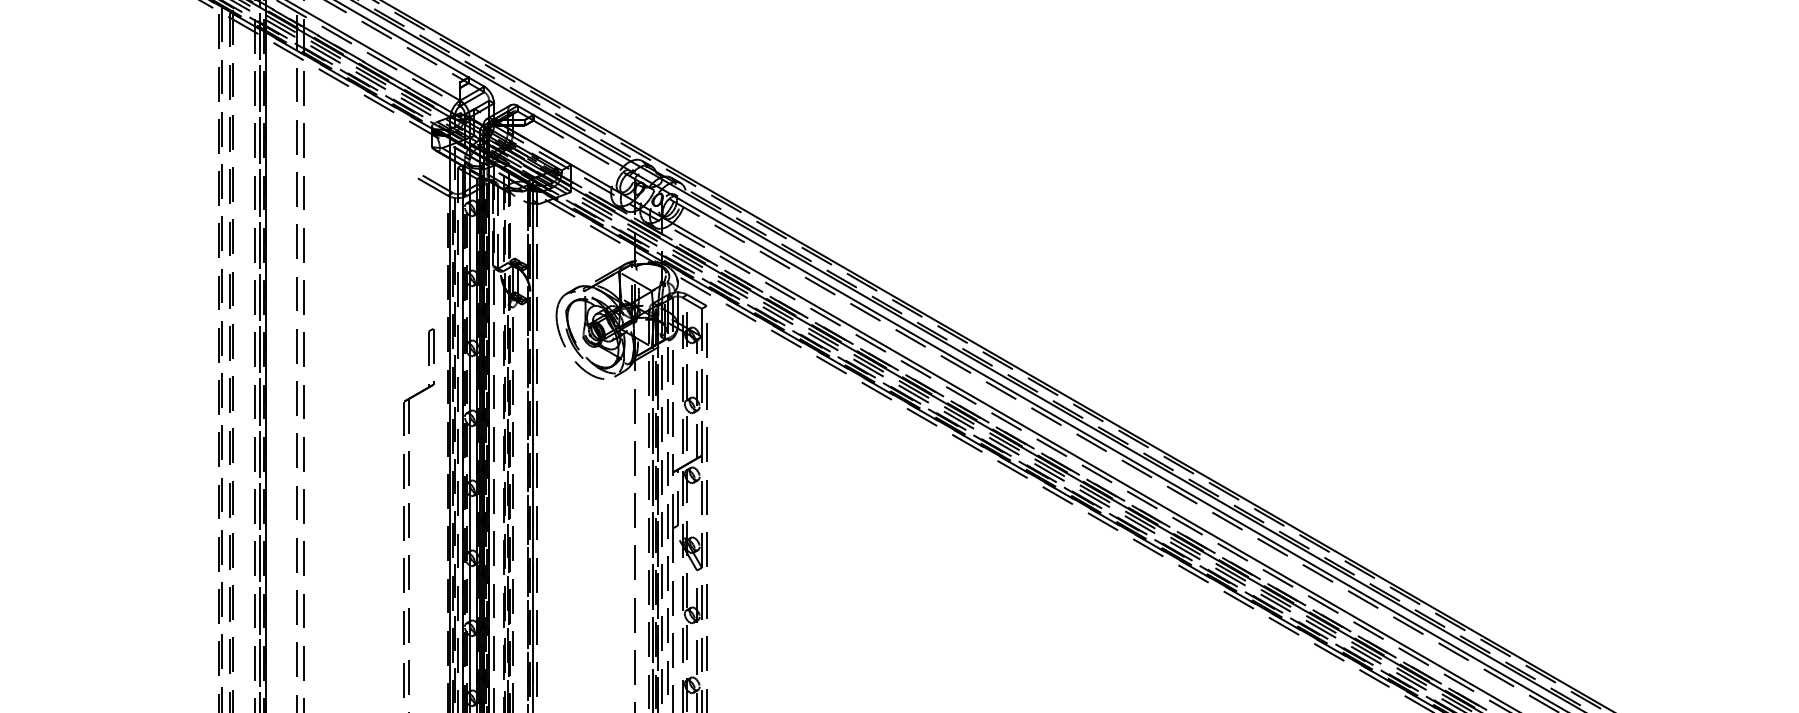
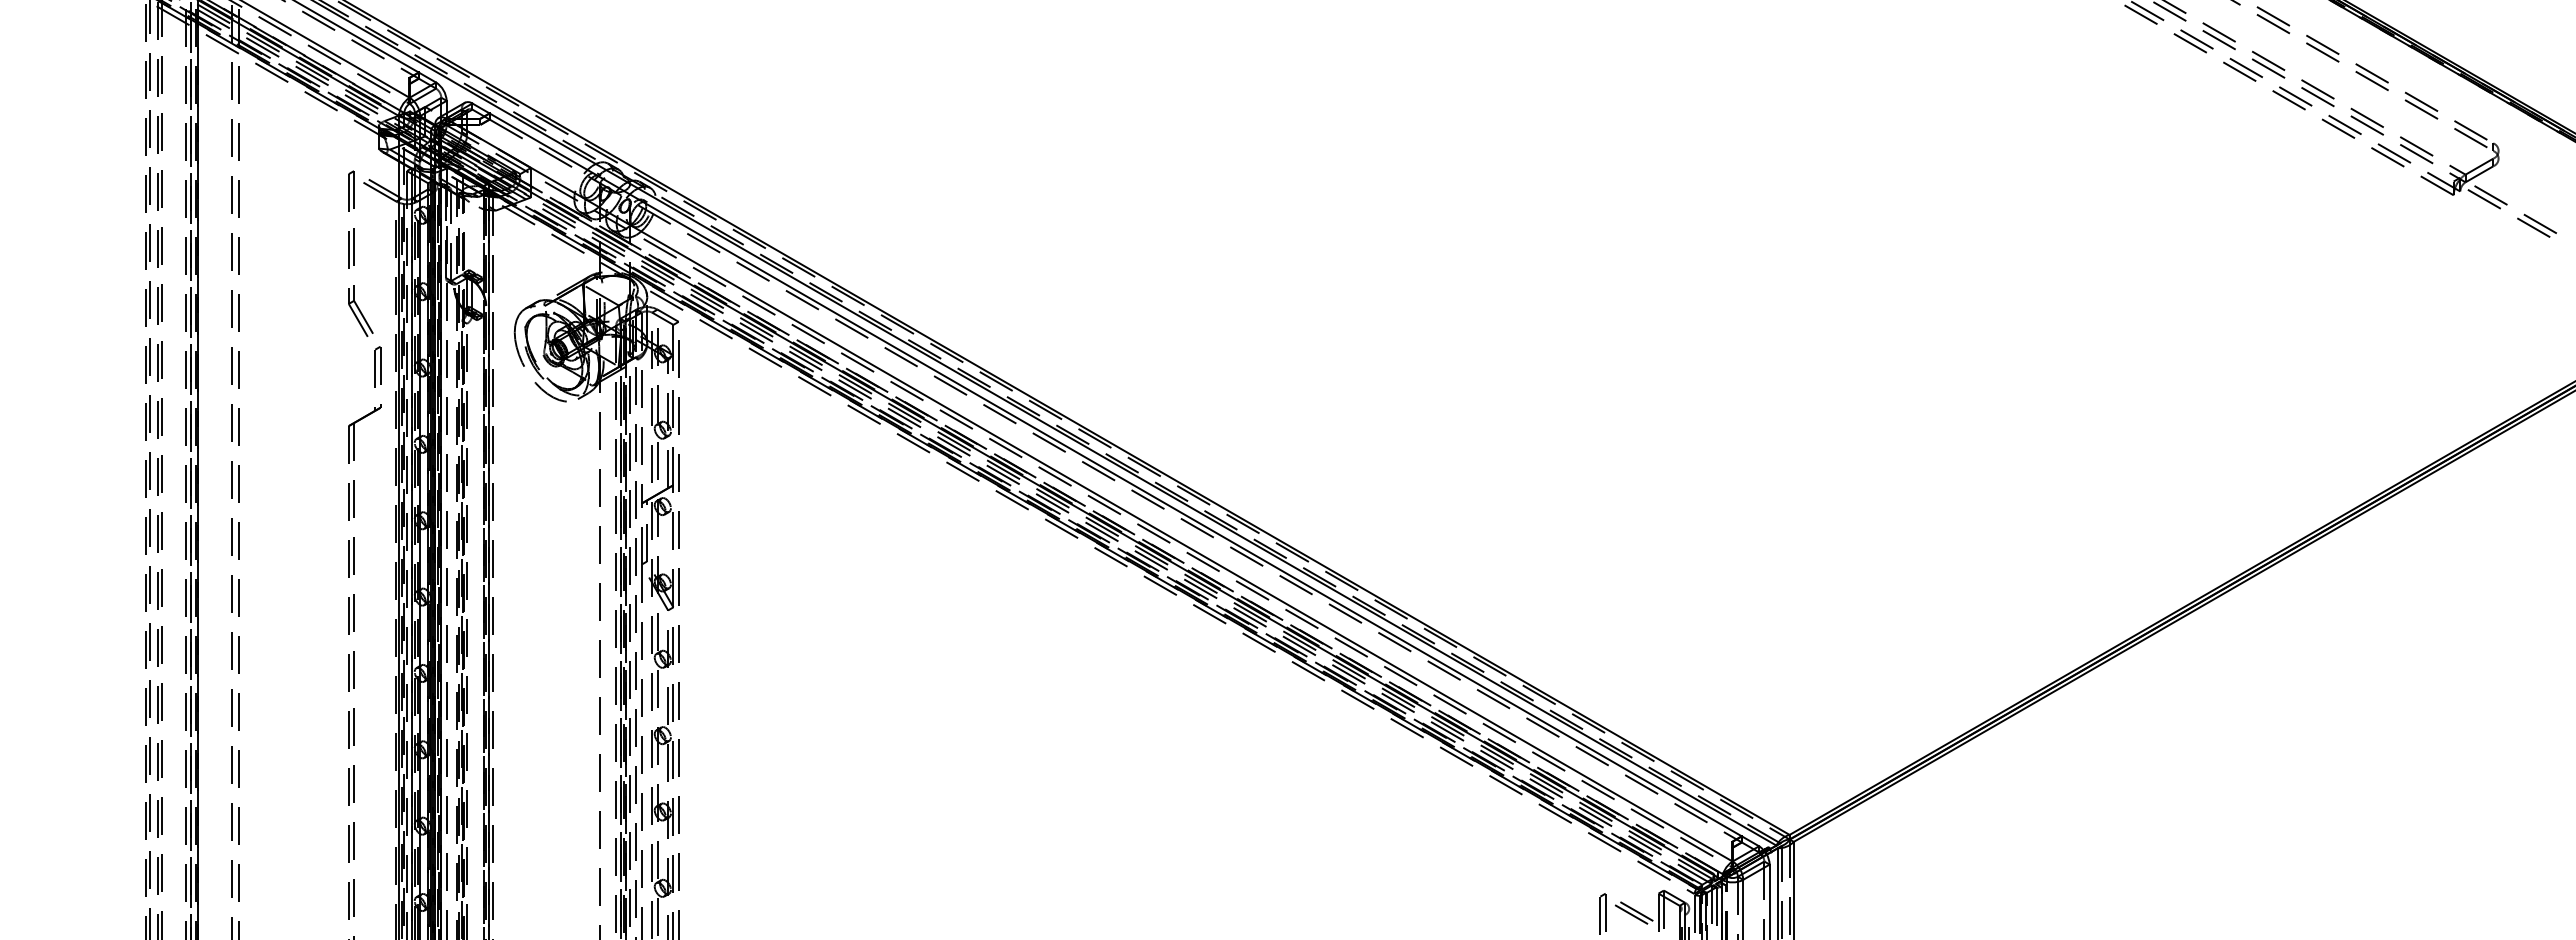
part: (415, 243) -> (360, 253), added

